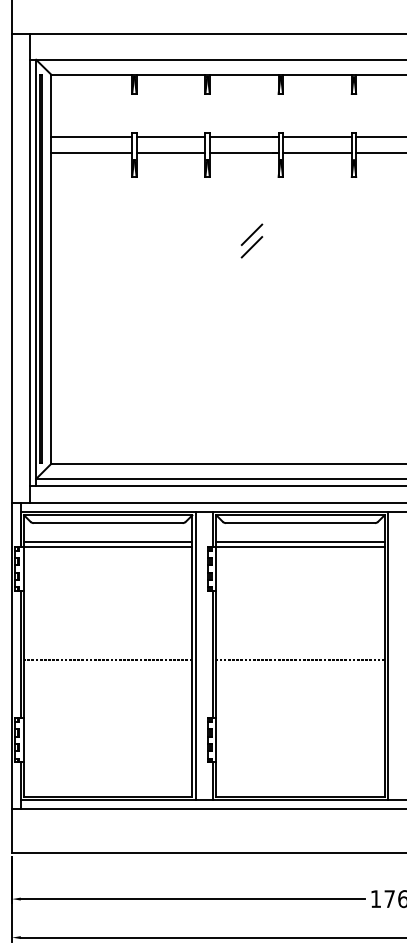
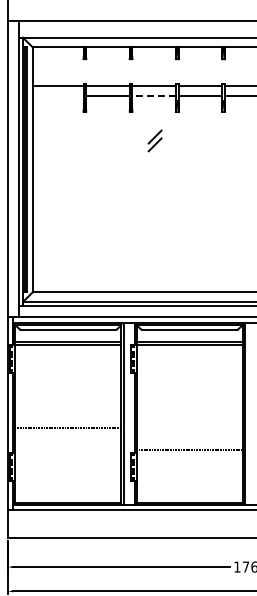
line: (90, 153) -> (57, 96), removed
line: (244, 153) -> (154, 96), solid -> dashed
part: (251, 240) -> (154, 140), moved
line: (108, 660) -> (68, 428), moved
line: (300, 660) -> (189, 450), moved

